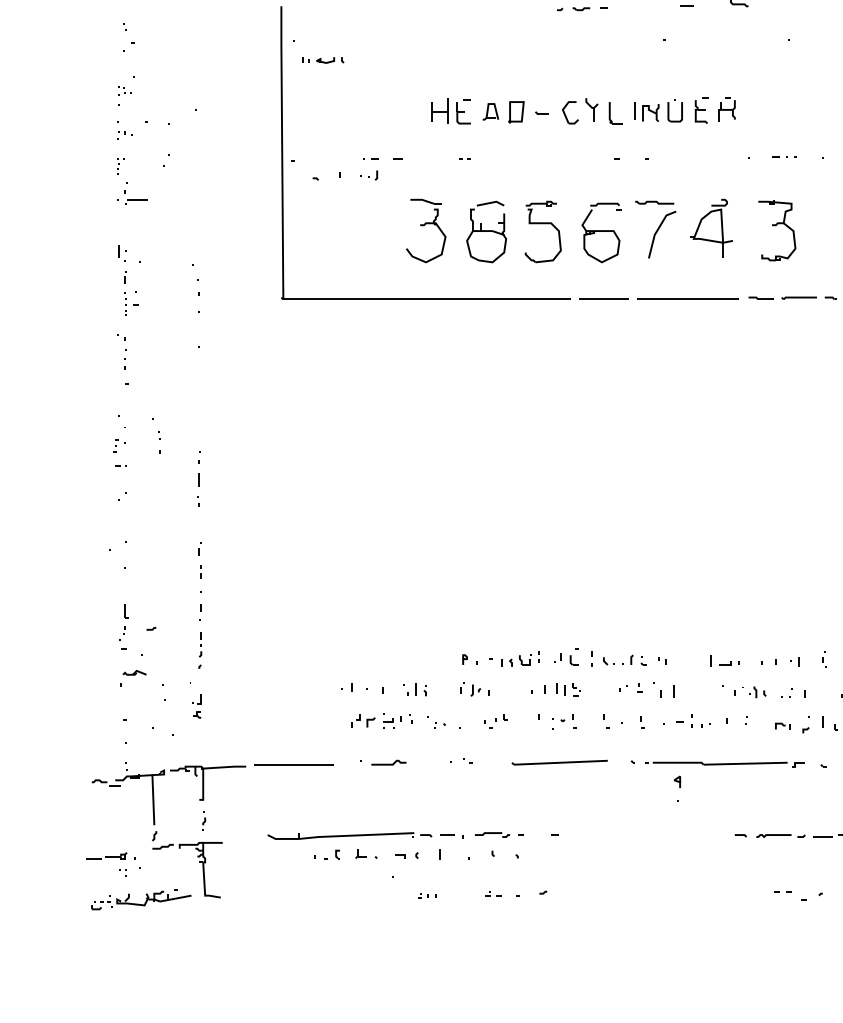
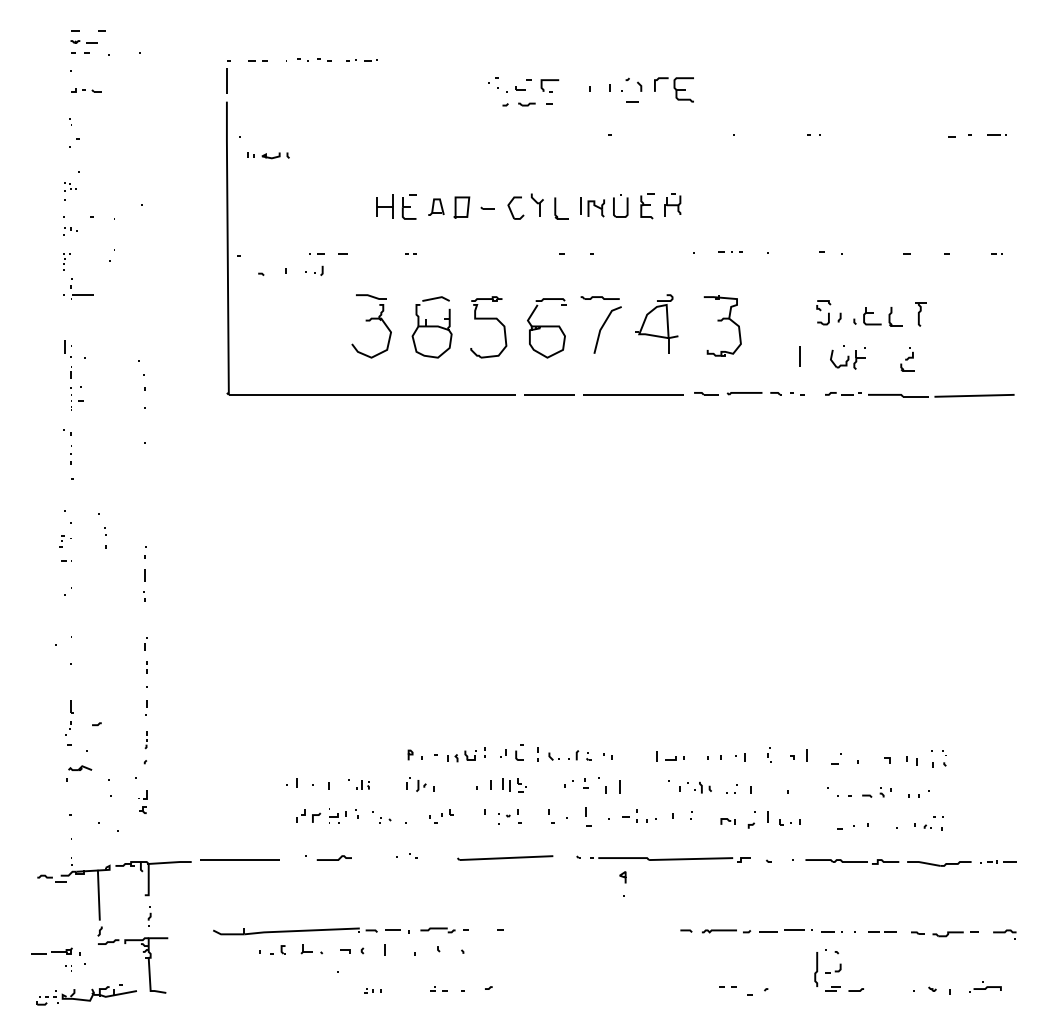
part: (200, 644) -> (145, 739), size x0.7
part: (417, 689) -> (362, 784), size x0.7
part: (642, 722) -> (587, 817), size x1.6

